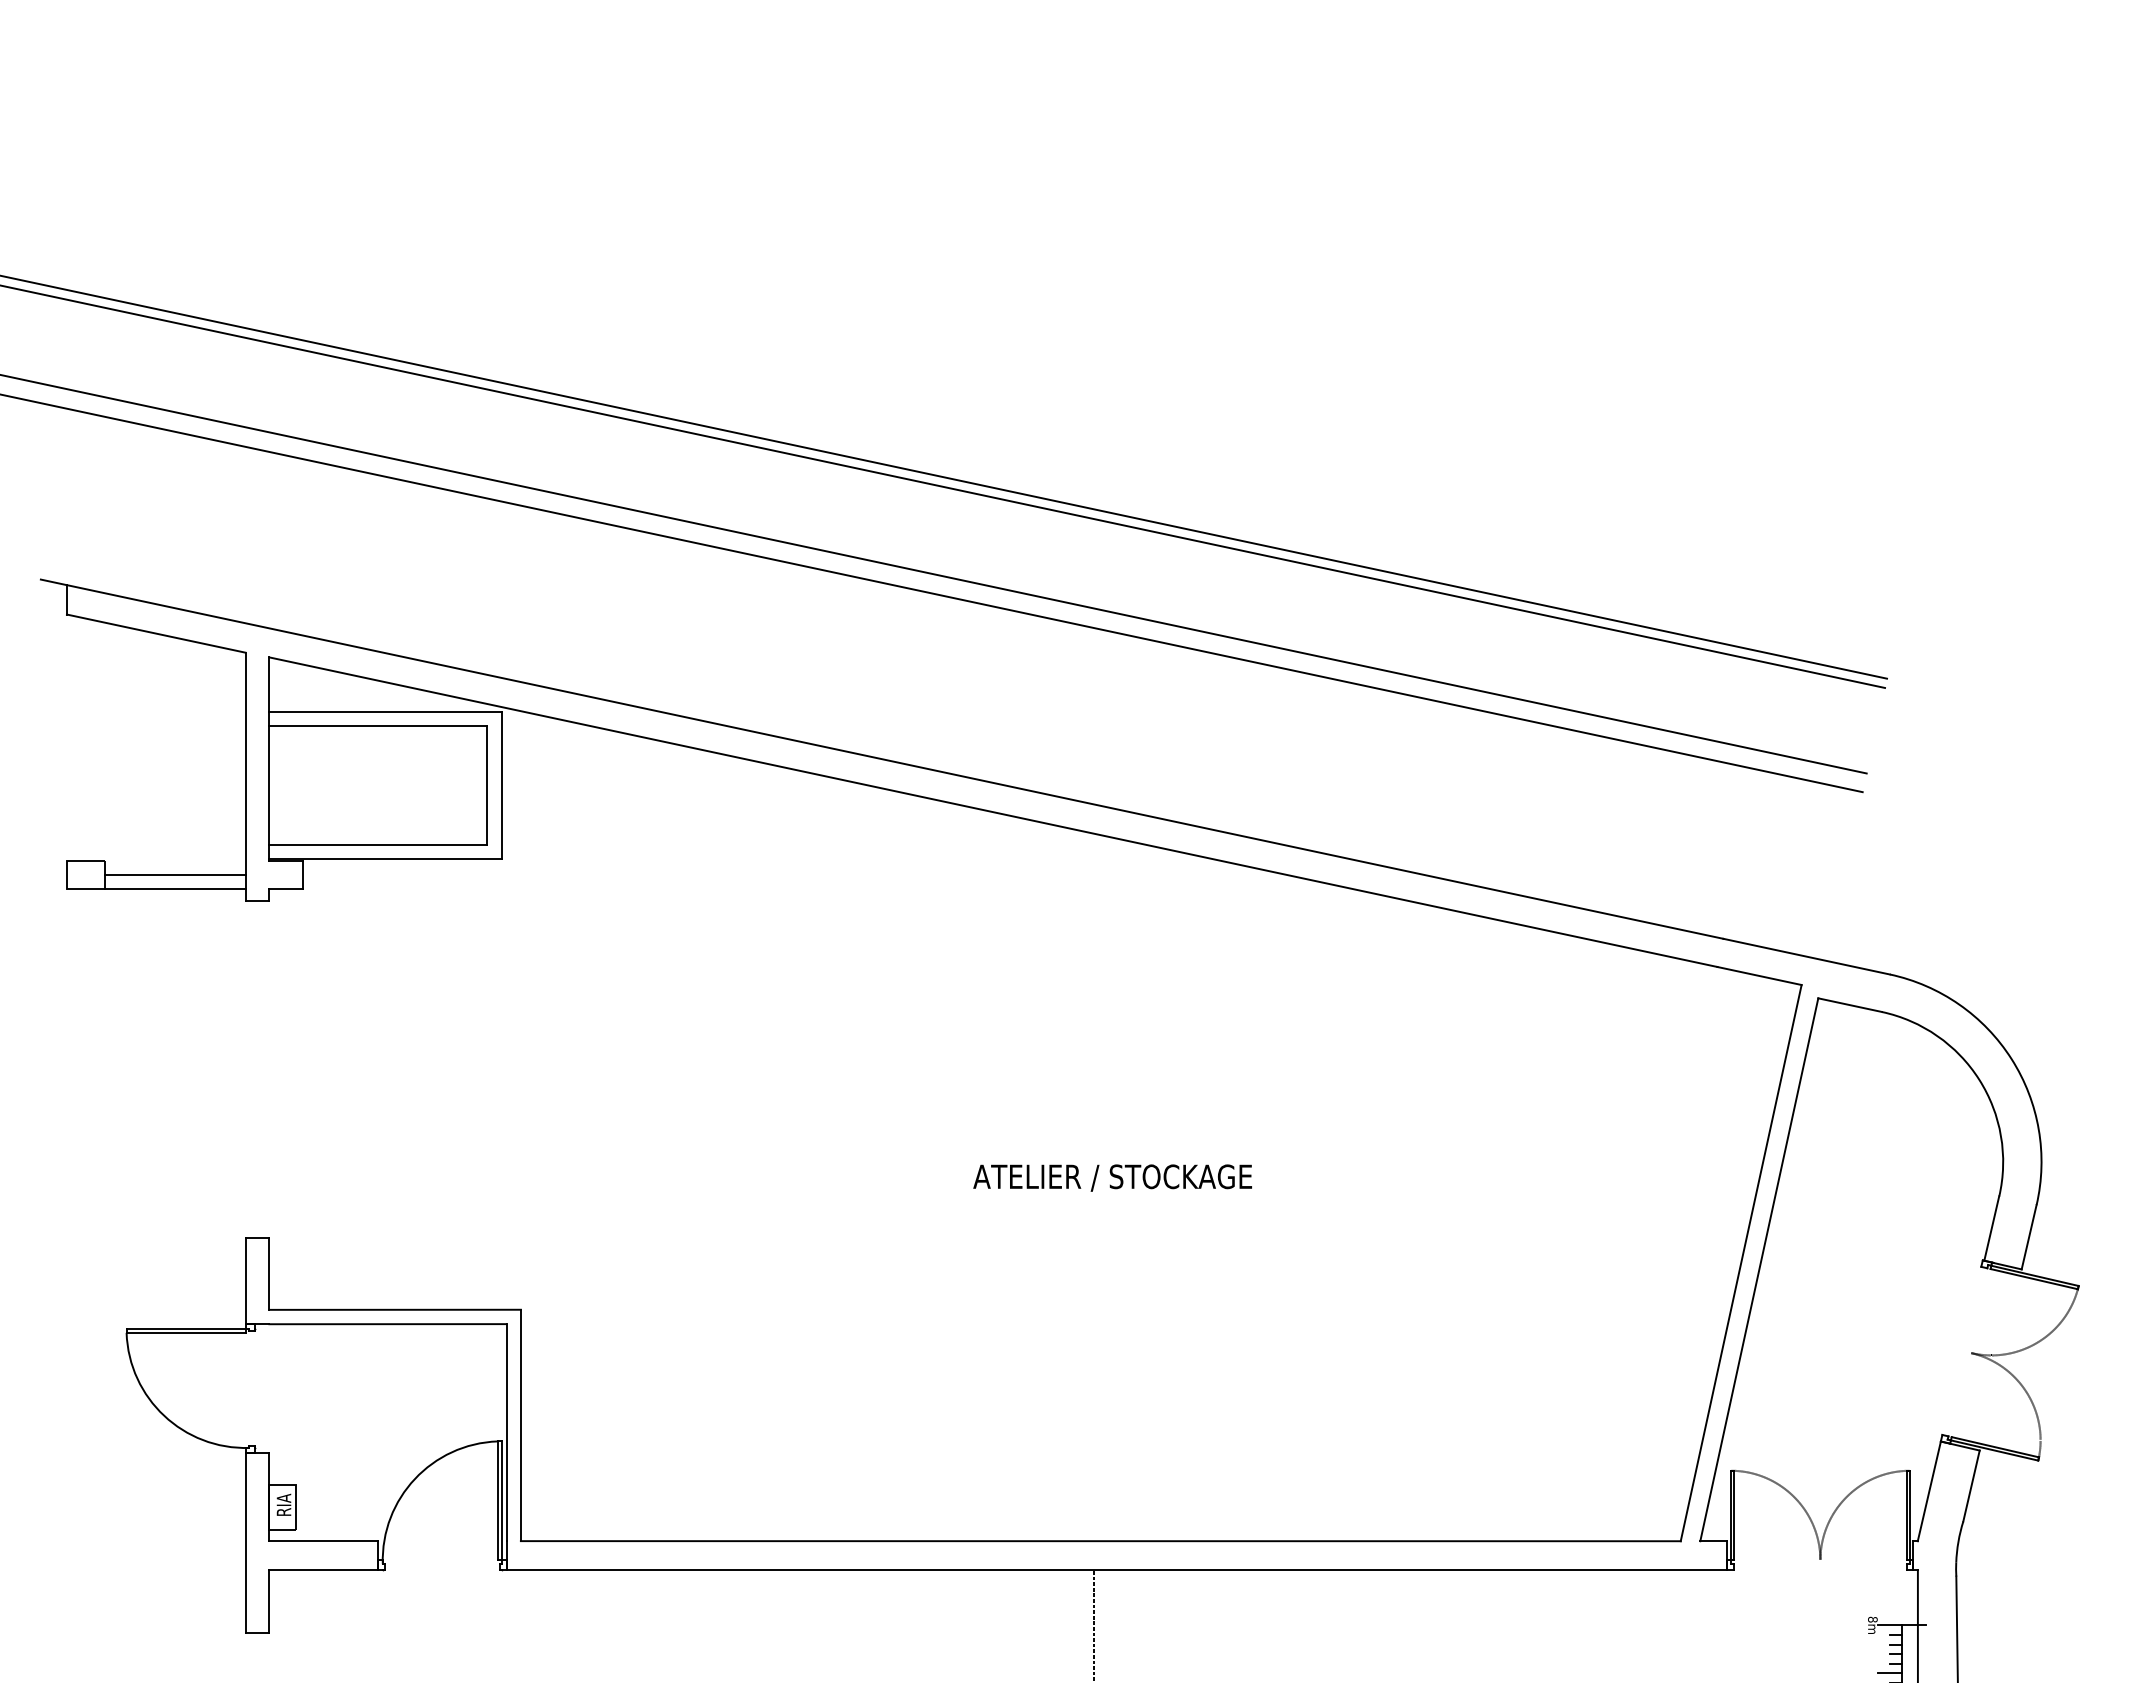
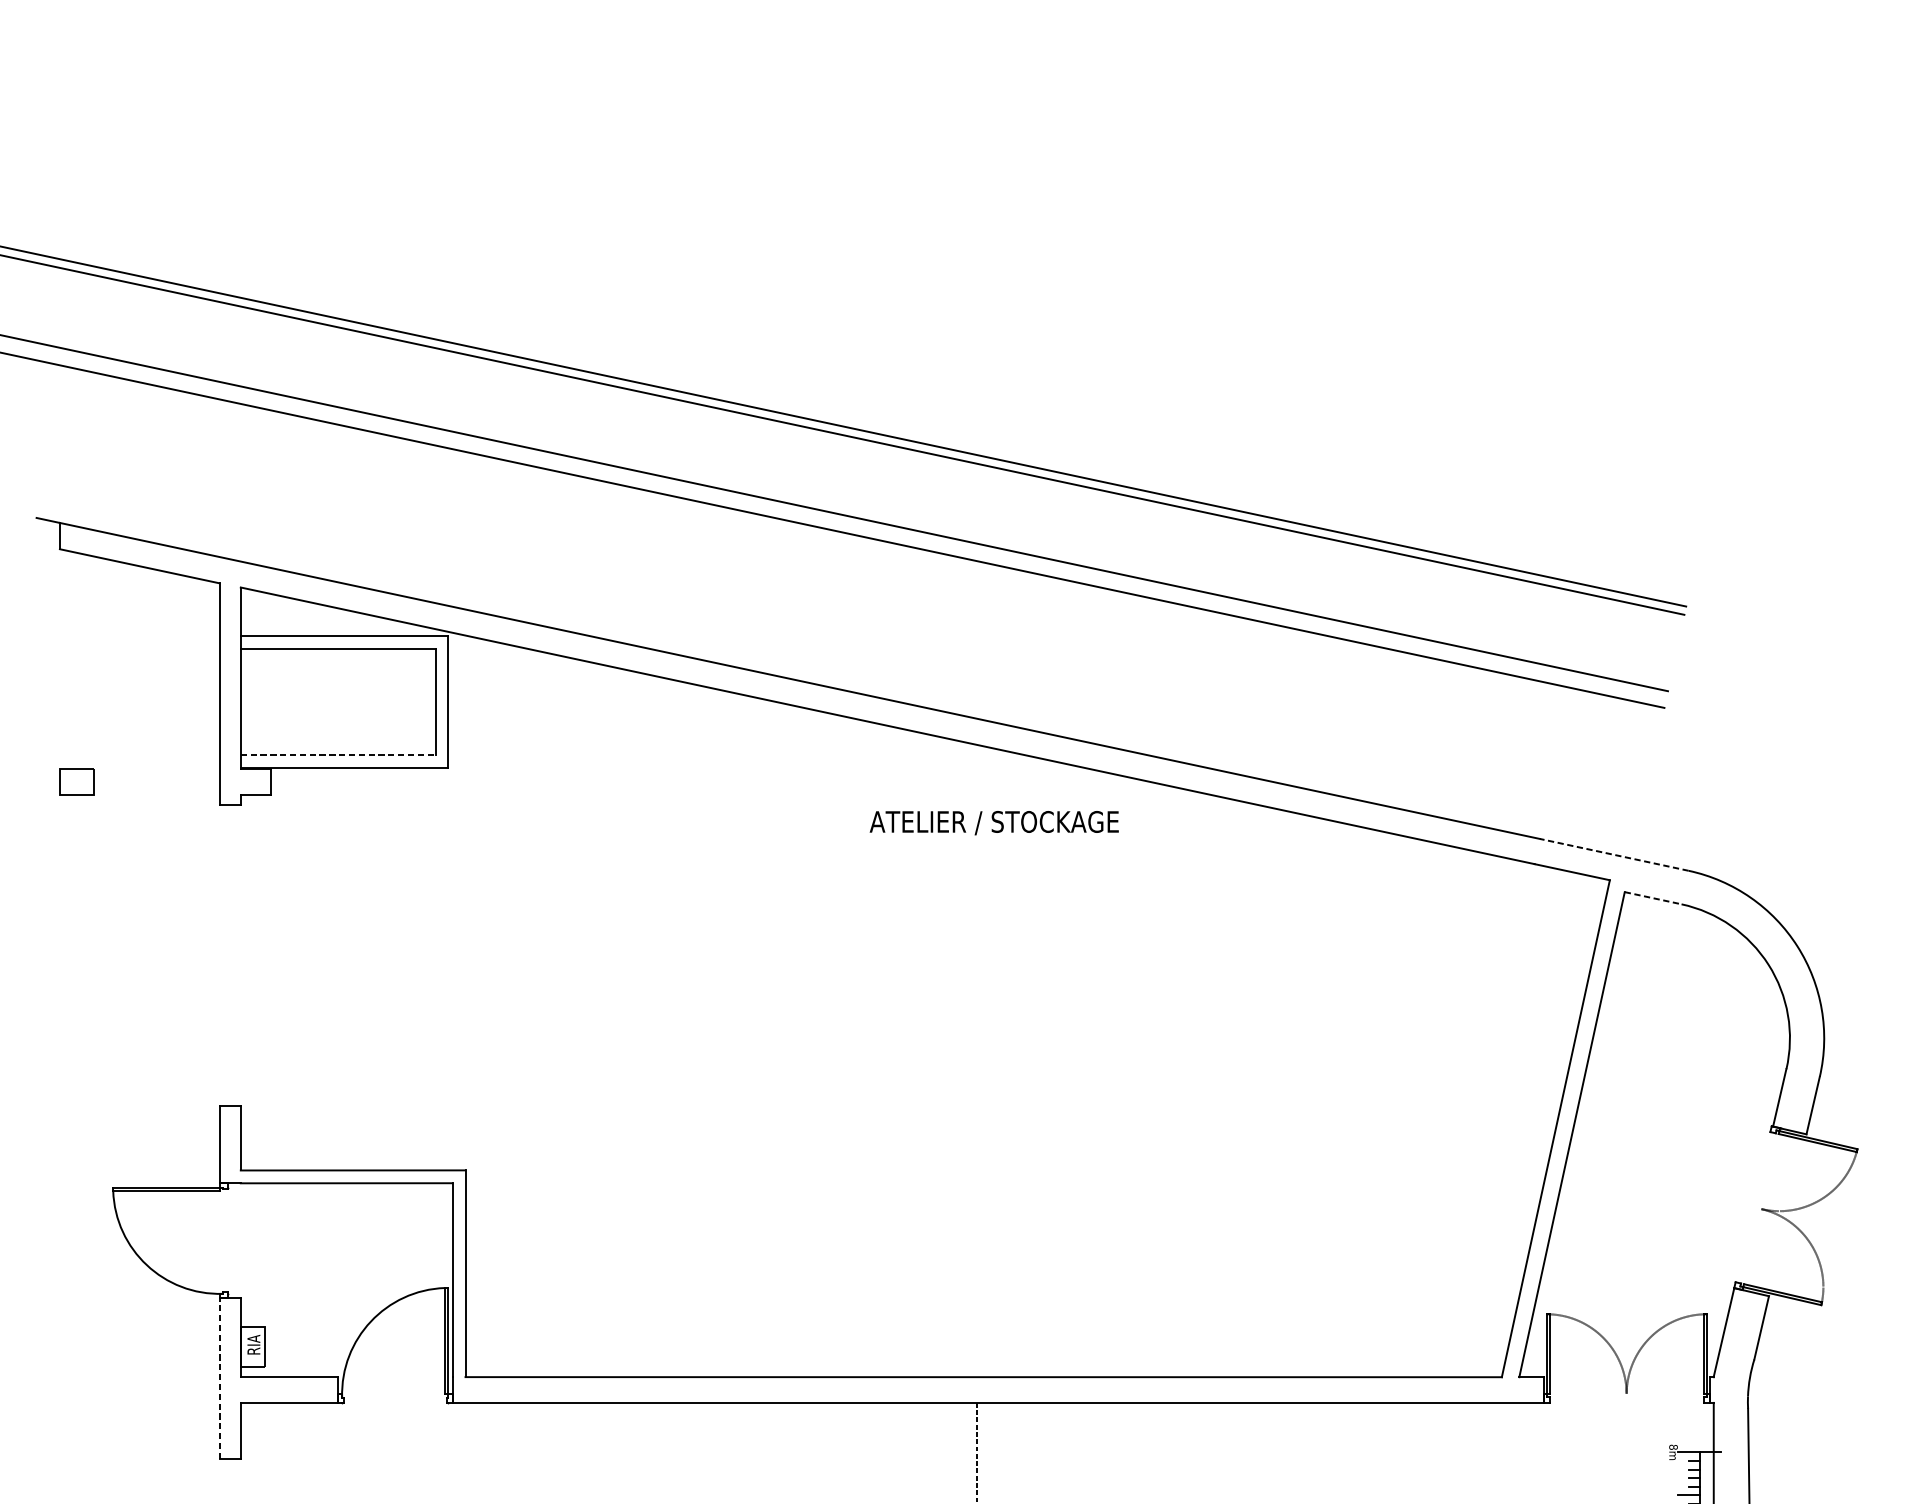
line: (378, 844) -> (338, 754), solid -> dashed
line: (175, 875) -> (156, 782), removed
line: (175, 889) -> (156, 794), removed
line: (1806, 956) -> (1614, 854), solid -> dashed
line: (1850, 1005) -> (1653, 898), solid -> dashed
text: (1112, 1177) -> (994, 822), moved
line: (245, 1542) -> (219, 1378), solid -> dashed

